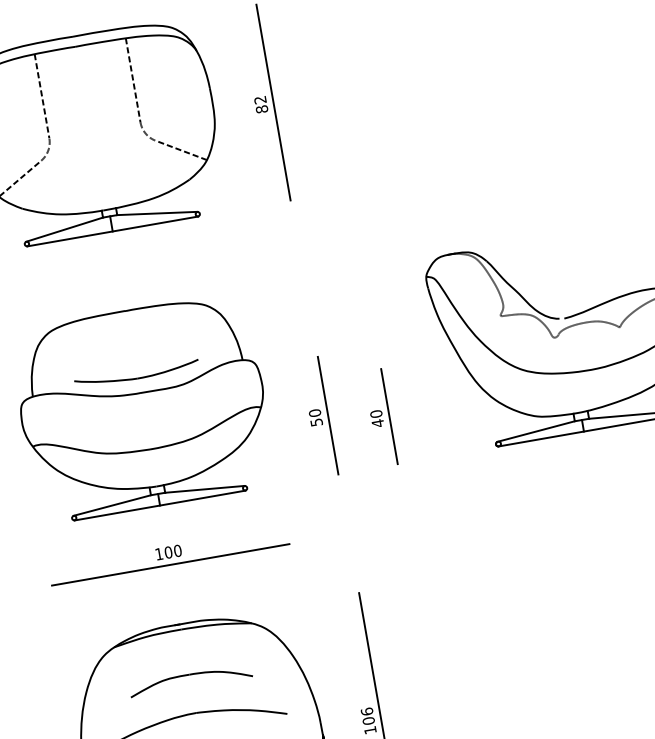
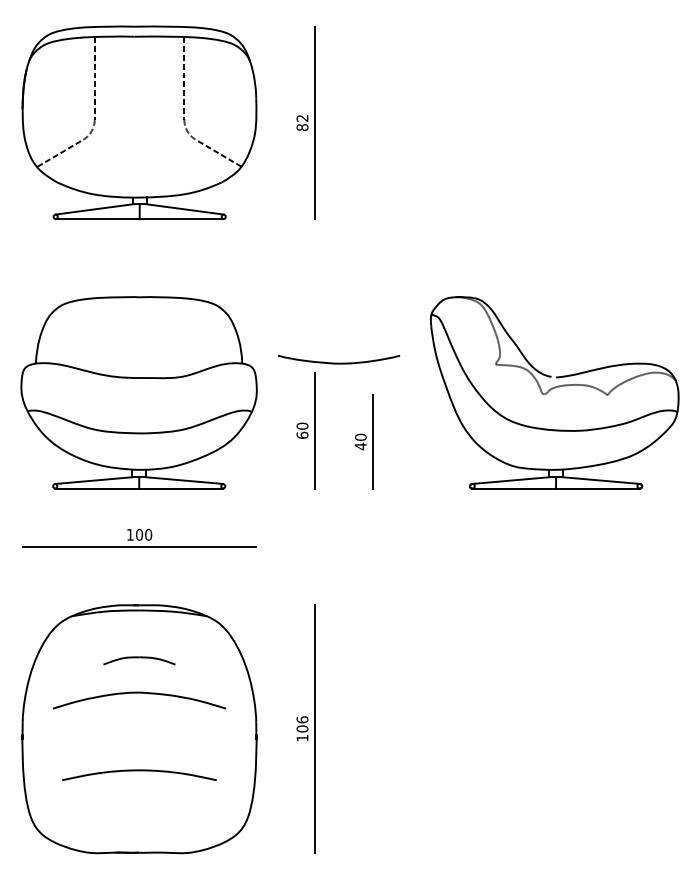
part: (137, 374) -> (339, 359), moved
text: (316, 421) -> (302, 434), 50 -> 60
part: (190, 680) -> (139, 660), size x0.6

